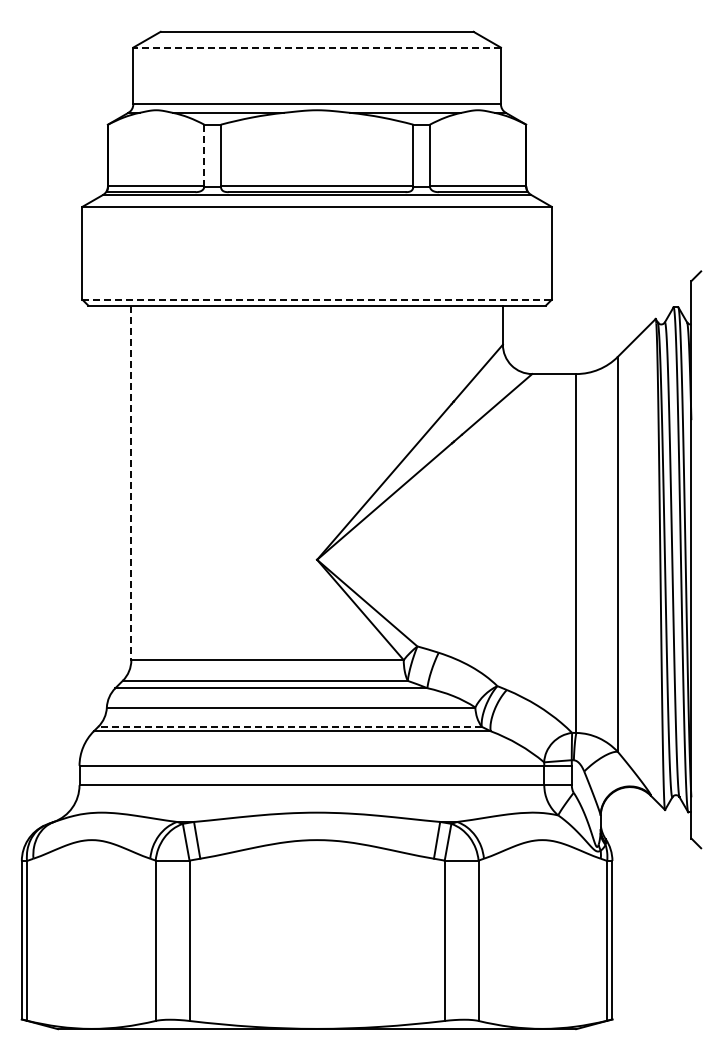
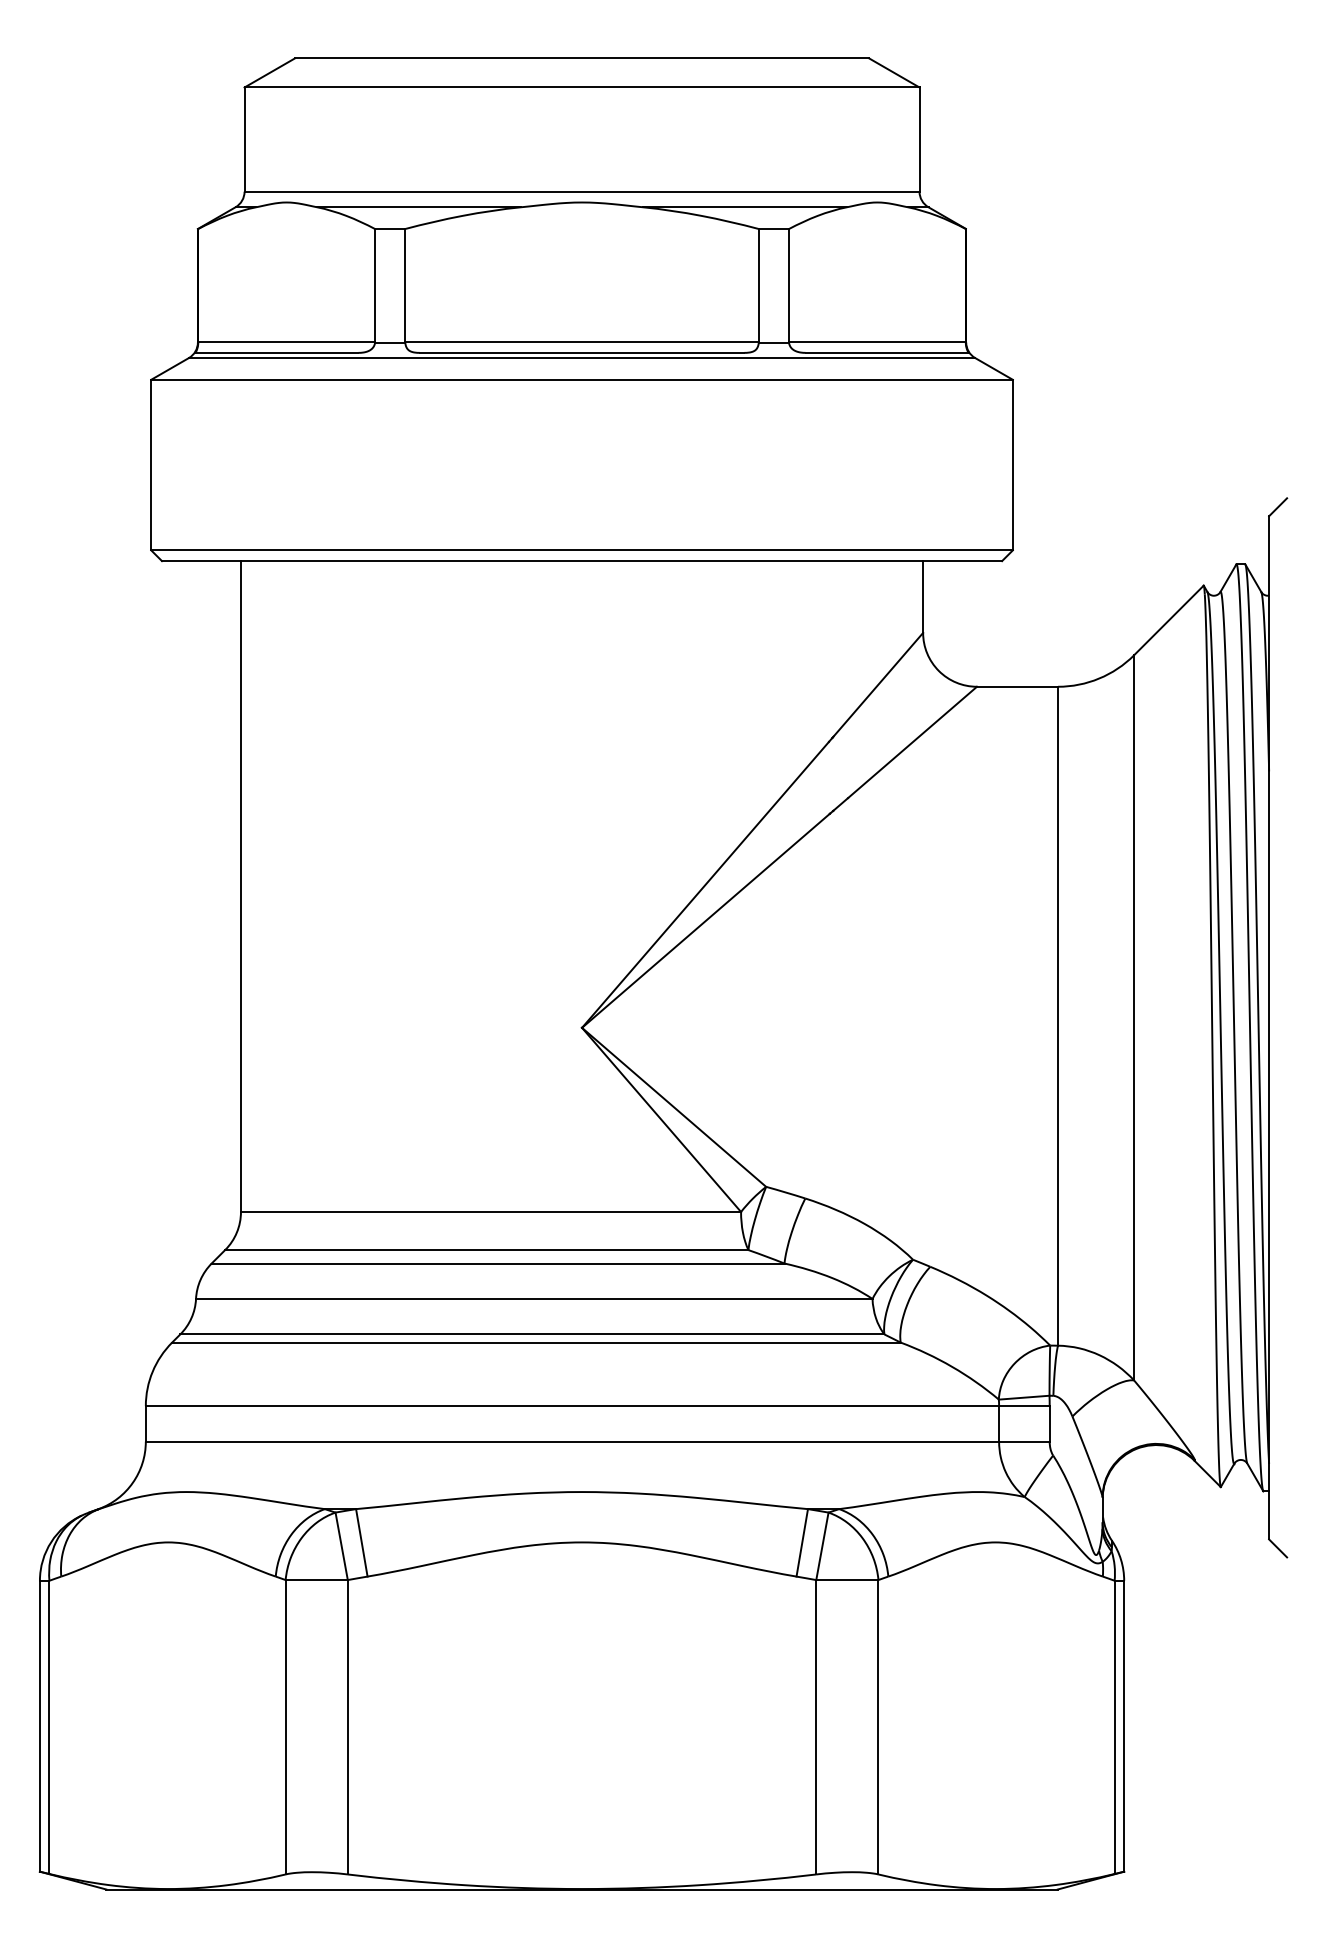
line: (317, 47) -> (582, 87), dashed -> solid
line: (204, 155) -> (375, 285), dashed -> solid
line: (317, 299) -> (582, 549), dashed -> solid
line: (131, 483) -> (241, 887), dashed -> solid
line: (290, 726) -> (533, 1333), dashed -> solid

